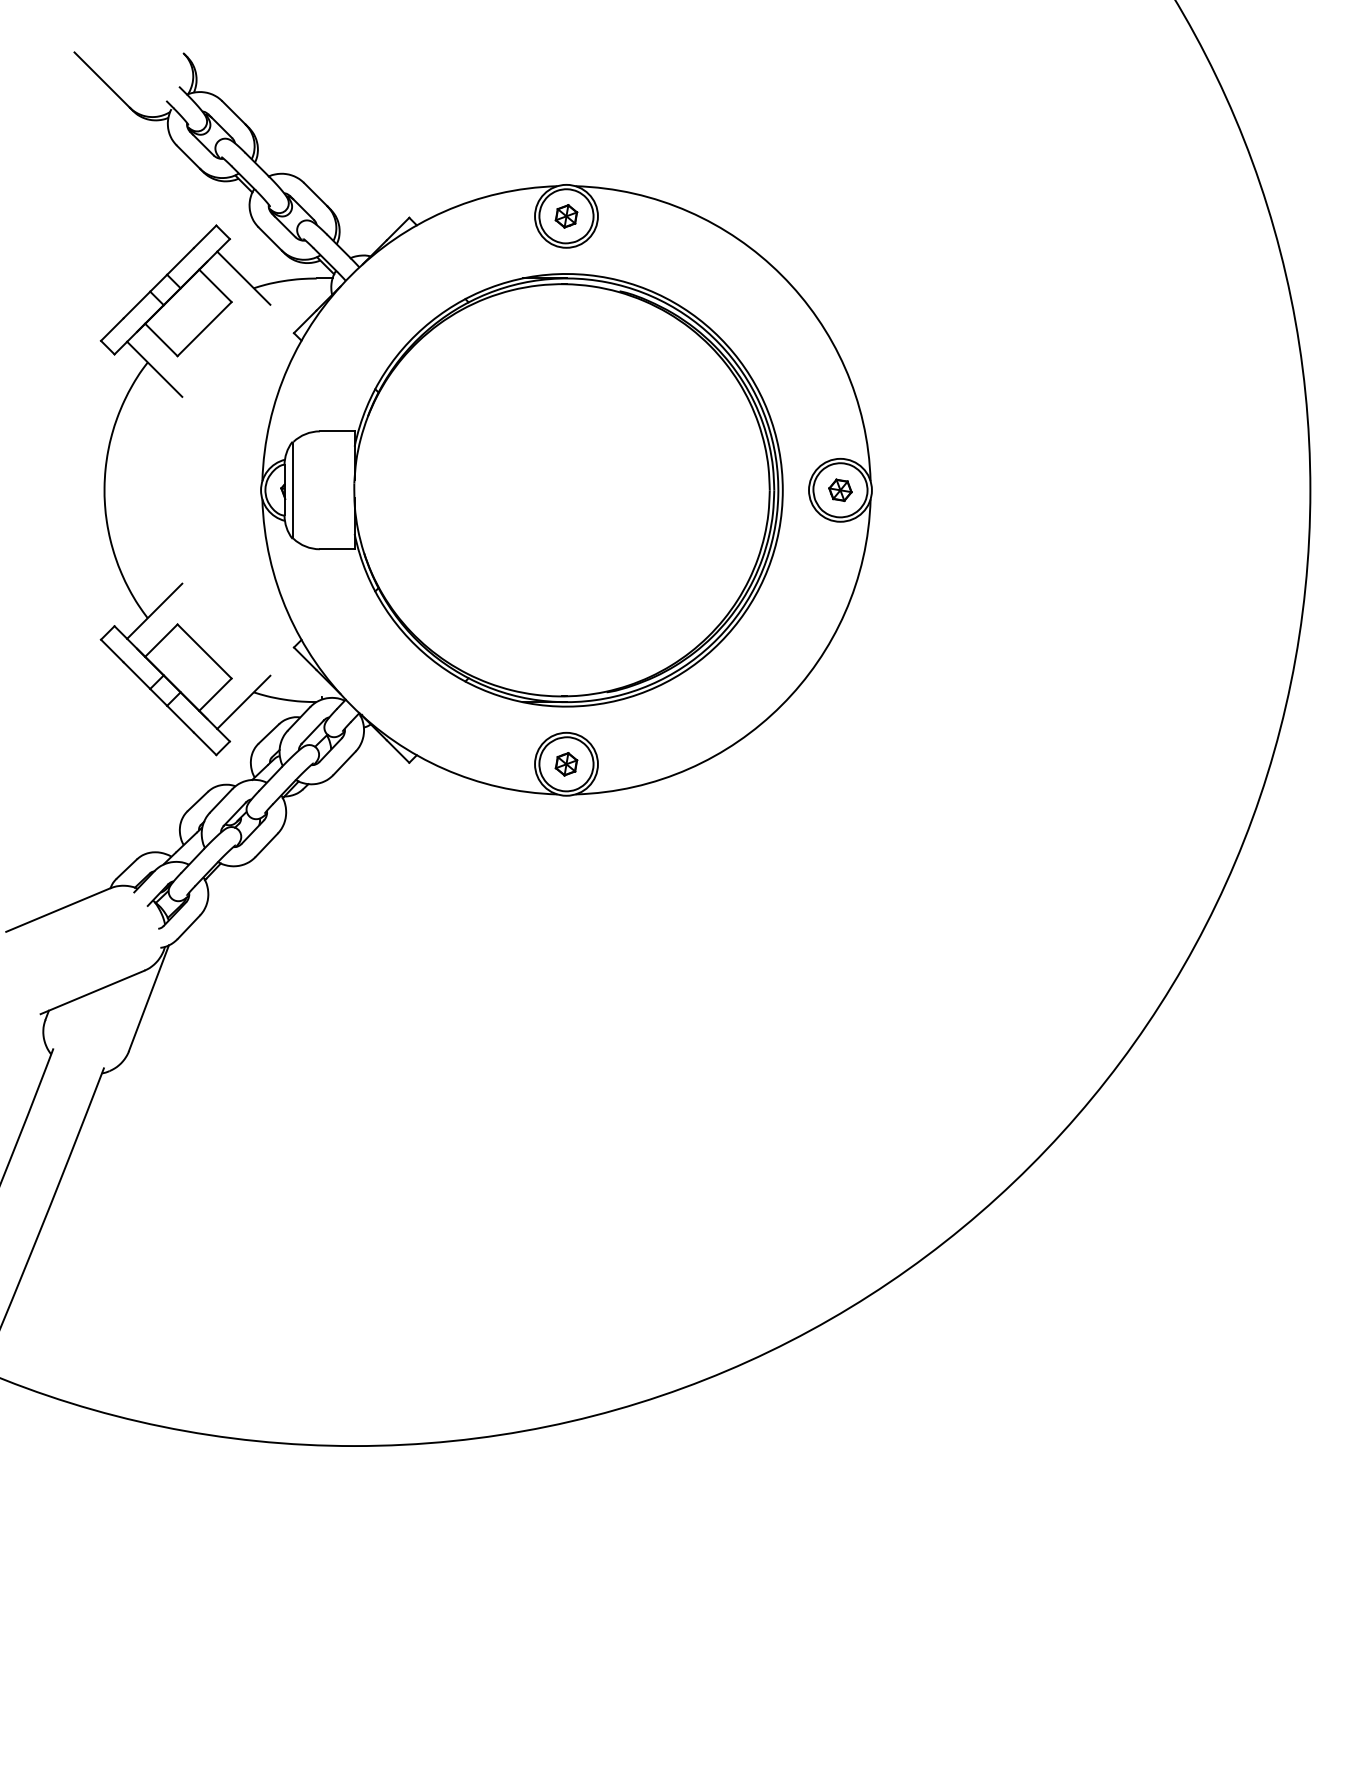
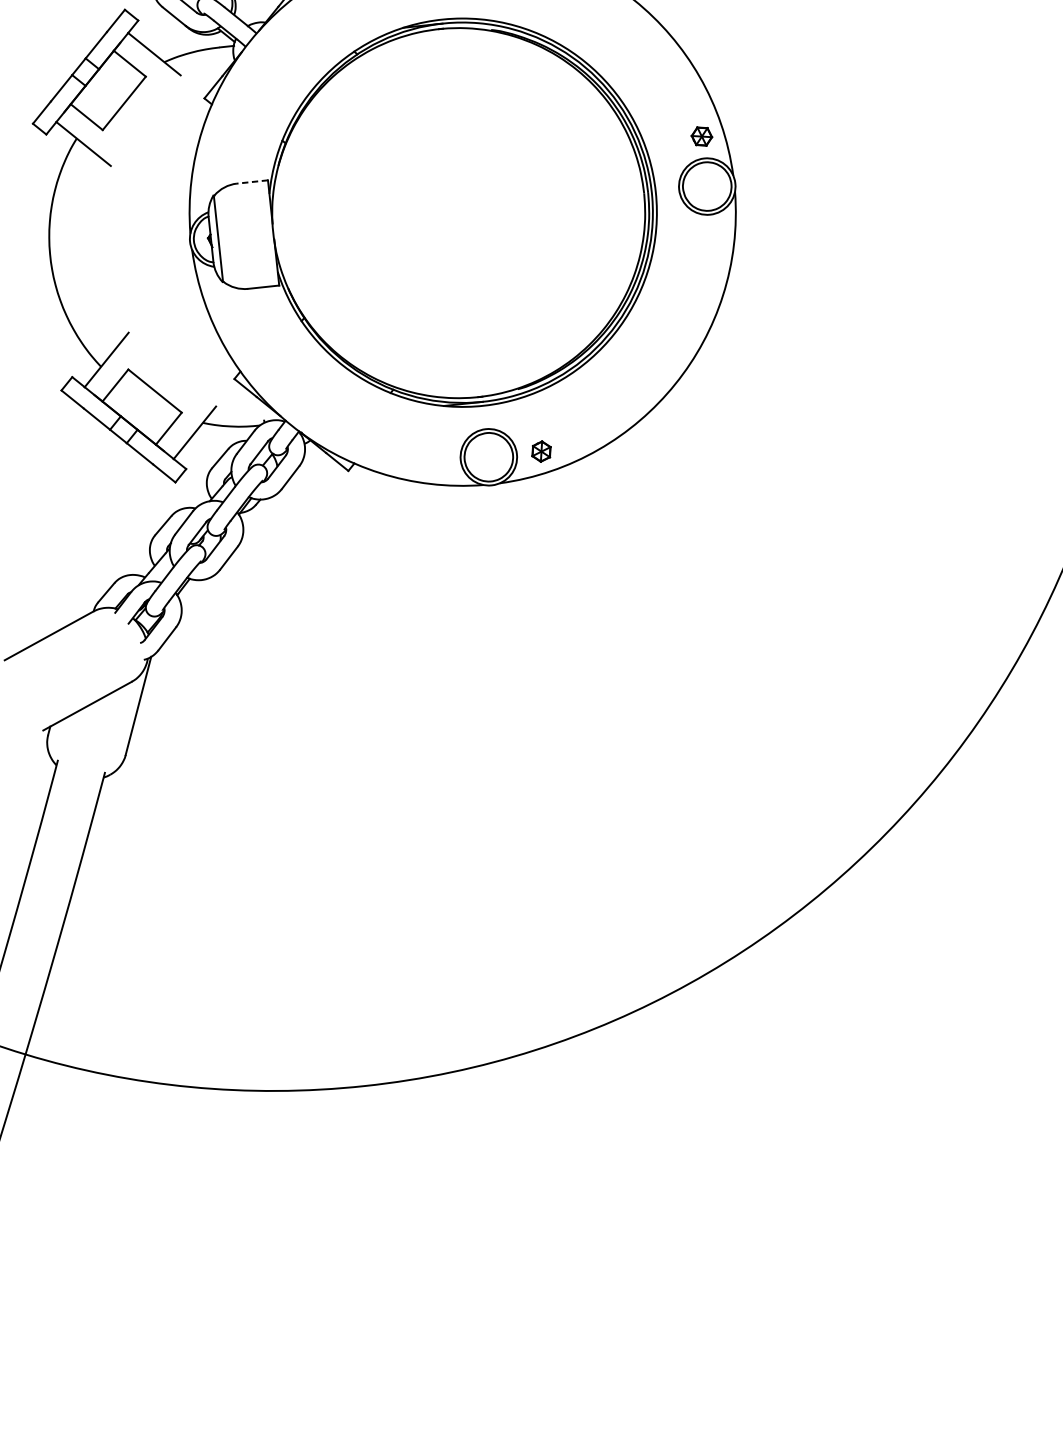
line: (336, 431) -> (251, 182), solid -> dashed
part: (840, 489) -> (701, 135), moved
part: (566, 764) -> (541, 451), moved

